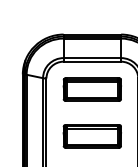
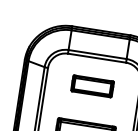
part: (91, 89) -> (91, 86), size x0.7

